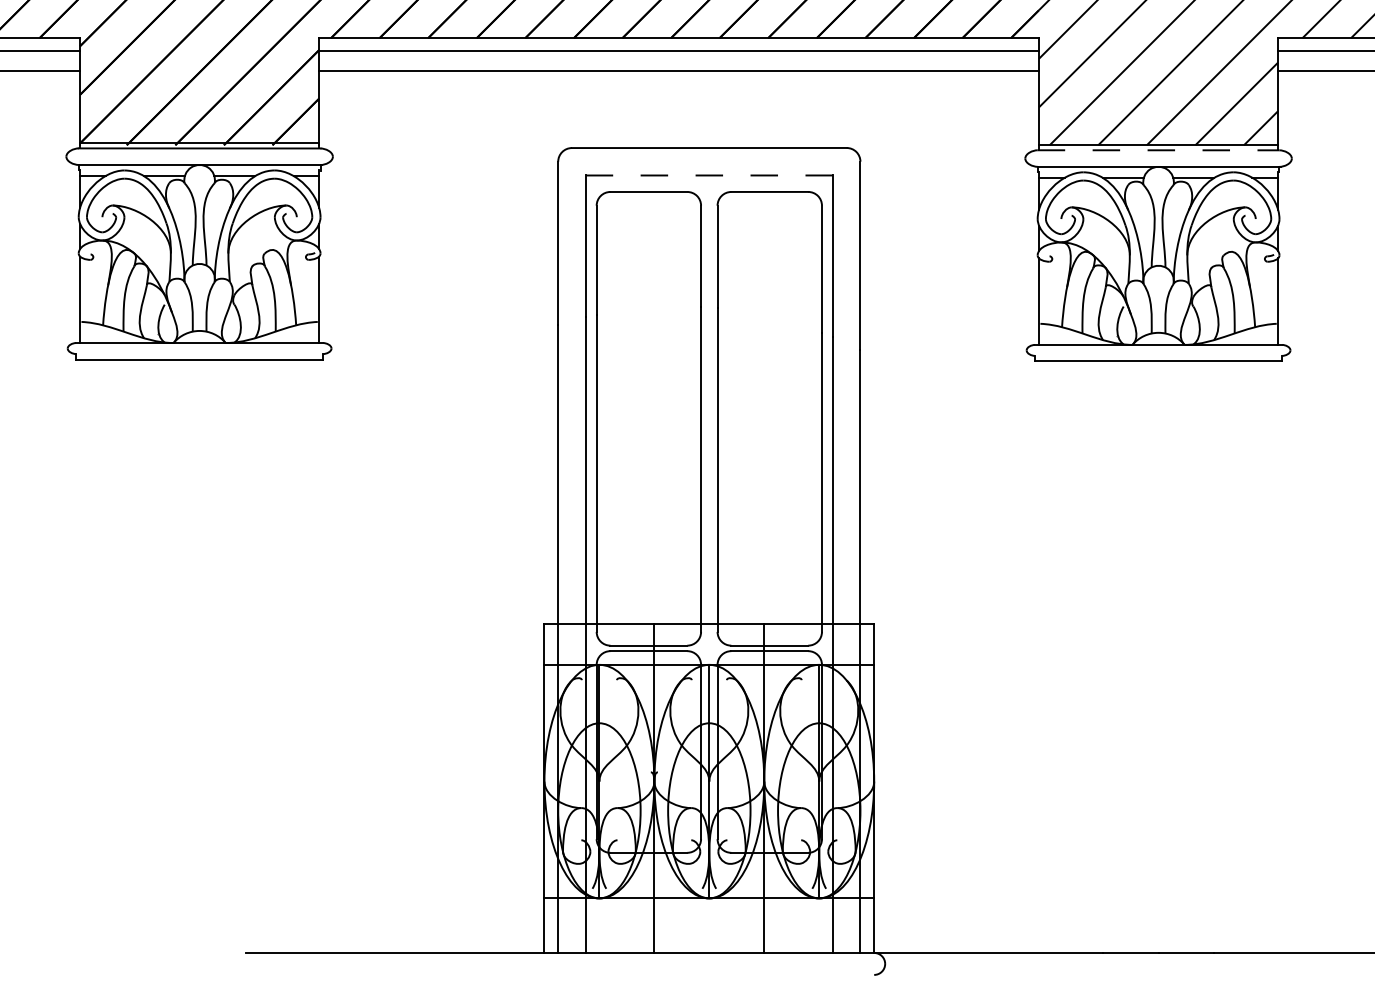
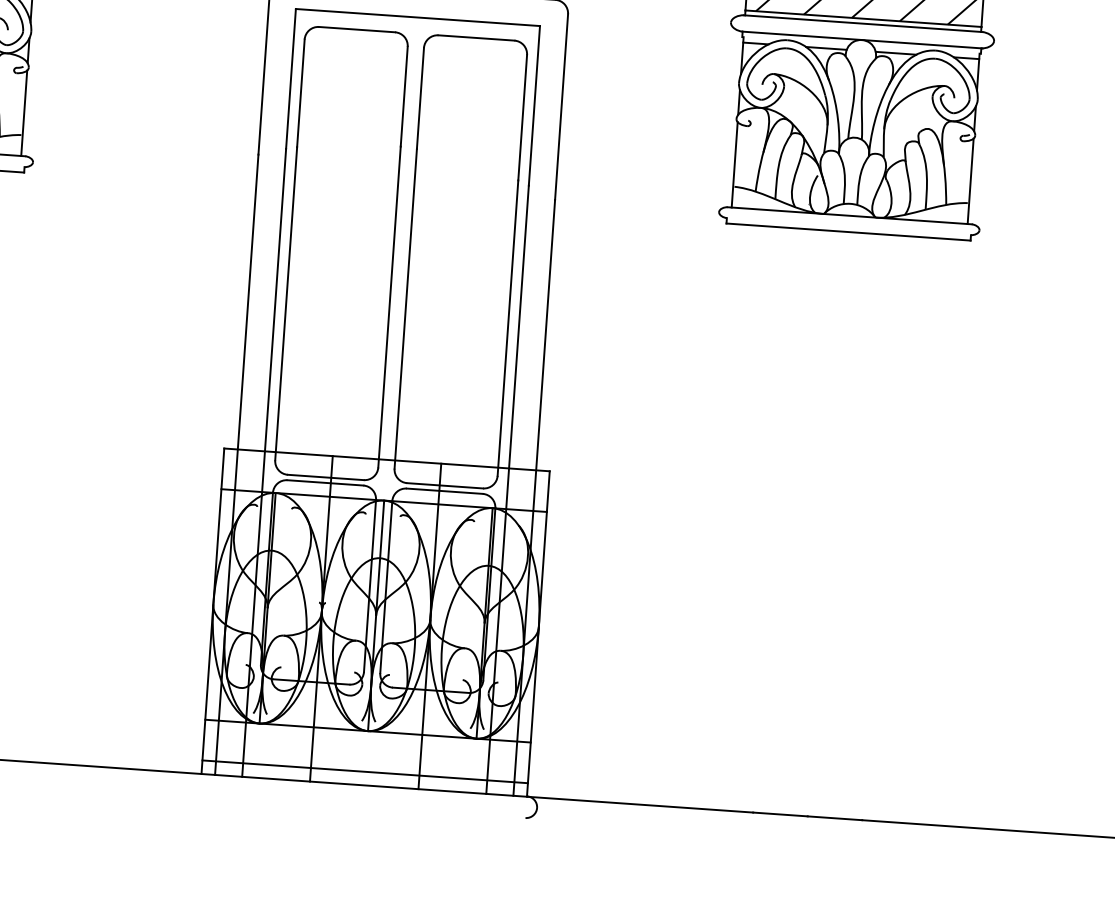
line: (1158, 150) -> (863, 23), dashed -> solid
line: (709, 175) -> (418, 17), dashed -> solid
line: (709, 939) -> (365, 771), added

